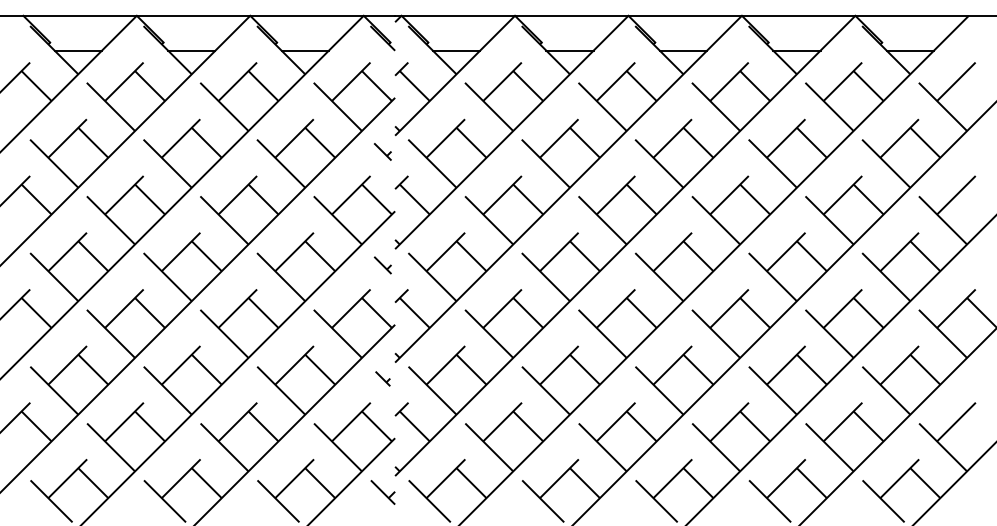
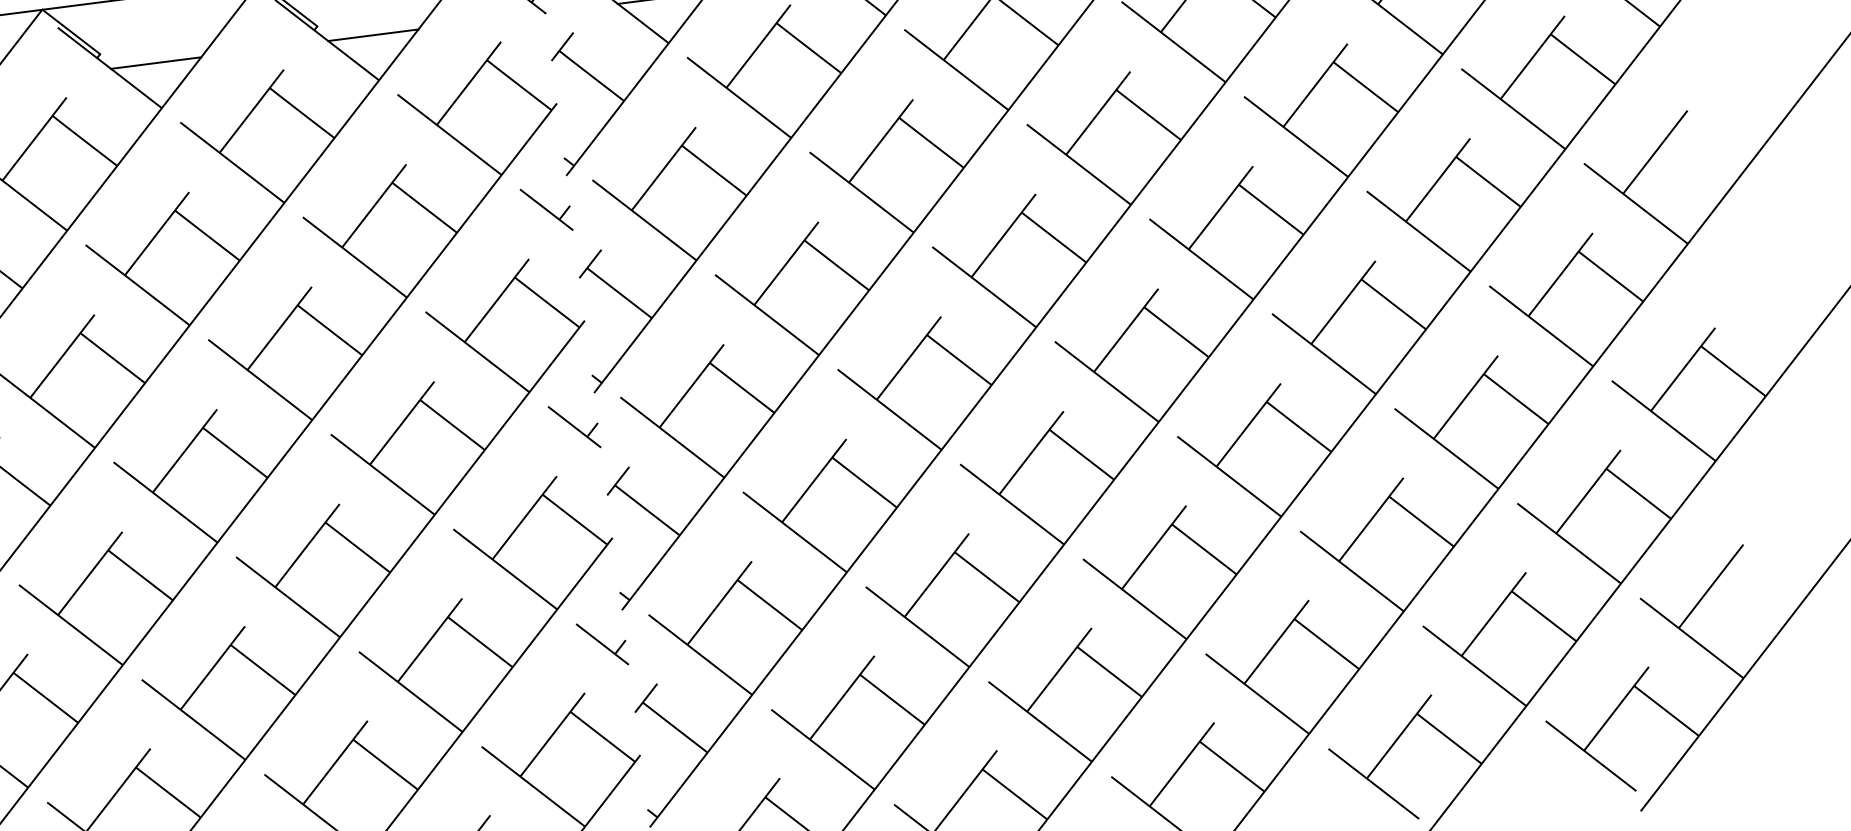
part: (382, 151) -> (545, 209), size x1.43
part: (382, 265) -> (573, 427), size x1.43
part: (382, 378) -> (601, 643), size x1.67

